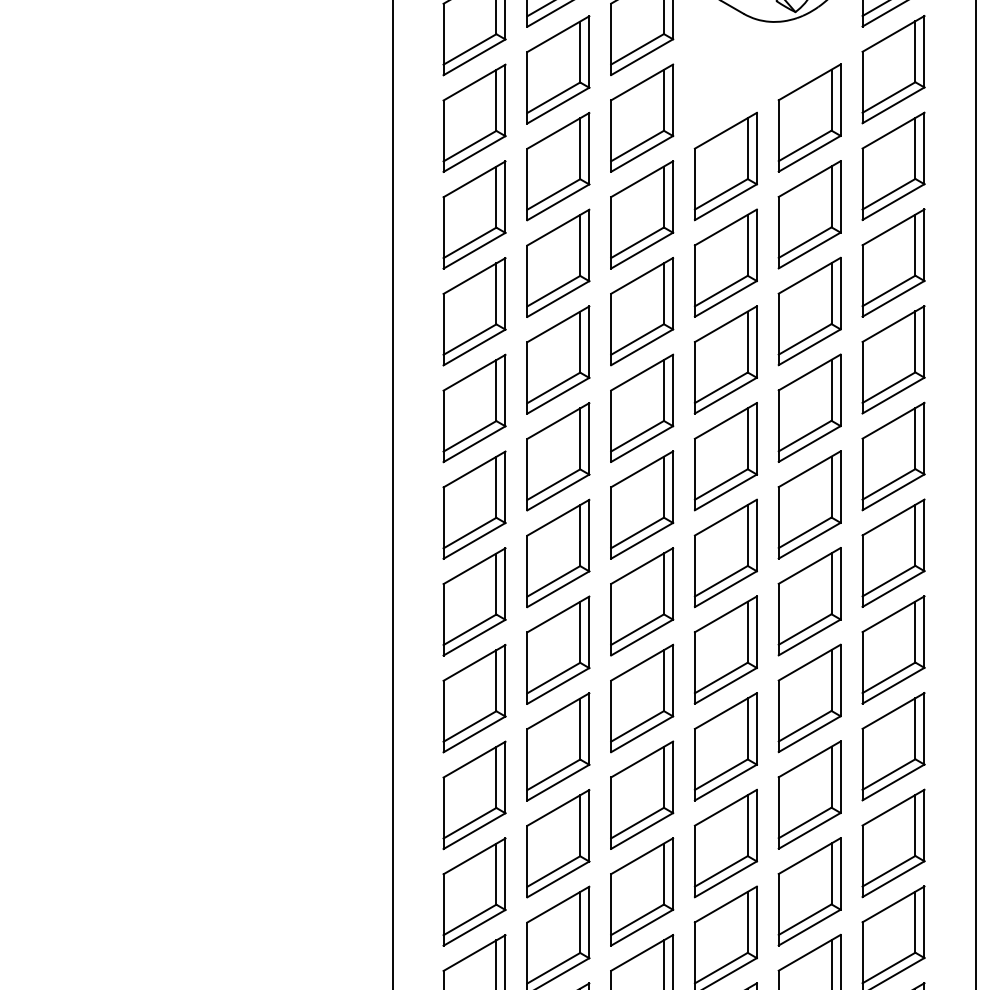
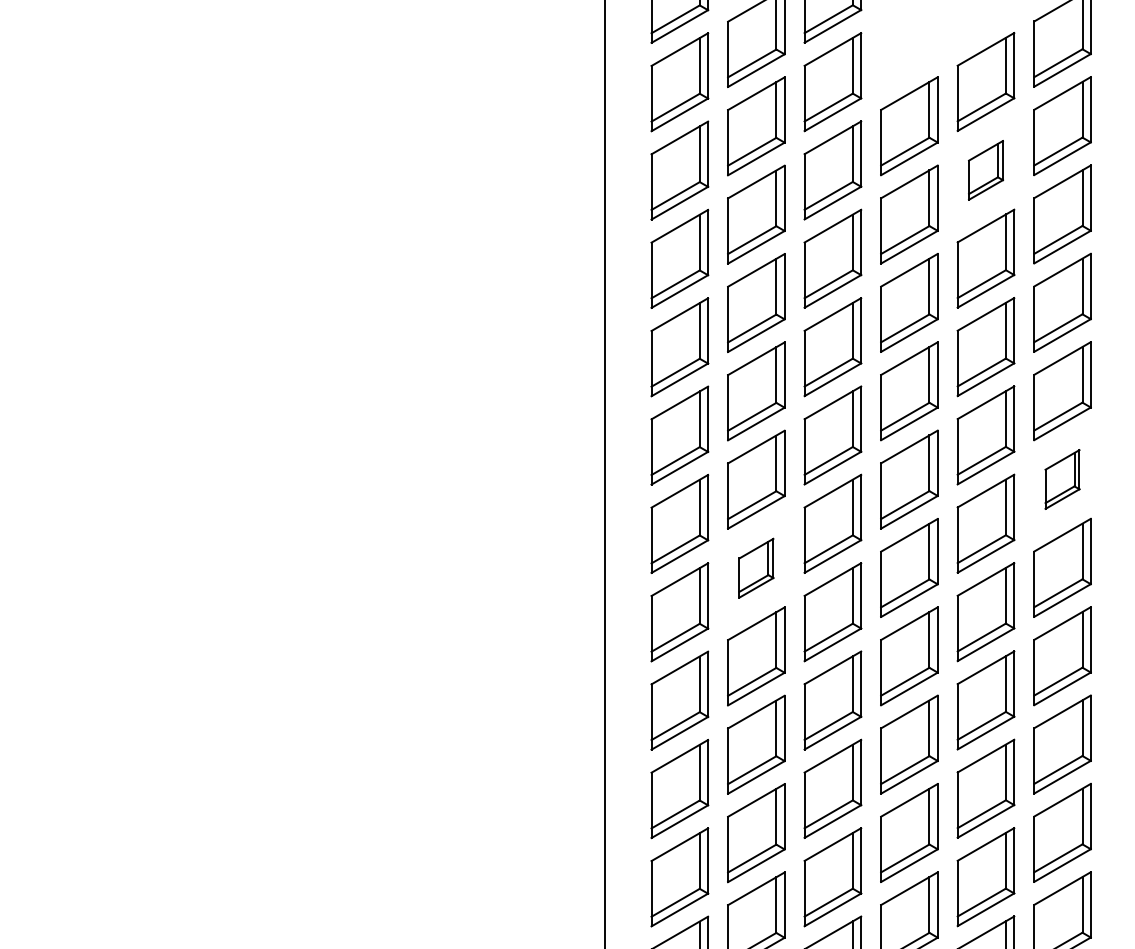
part: (809, 214) -> (985, 170), size x0.6
part: (893, 553) -> (1062, 479), size x0.6
part: (558, 650) -> (756, 568), size x0.6

